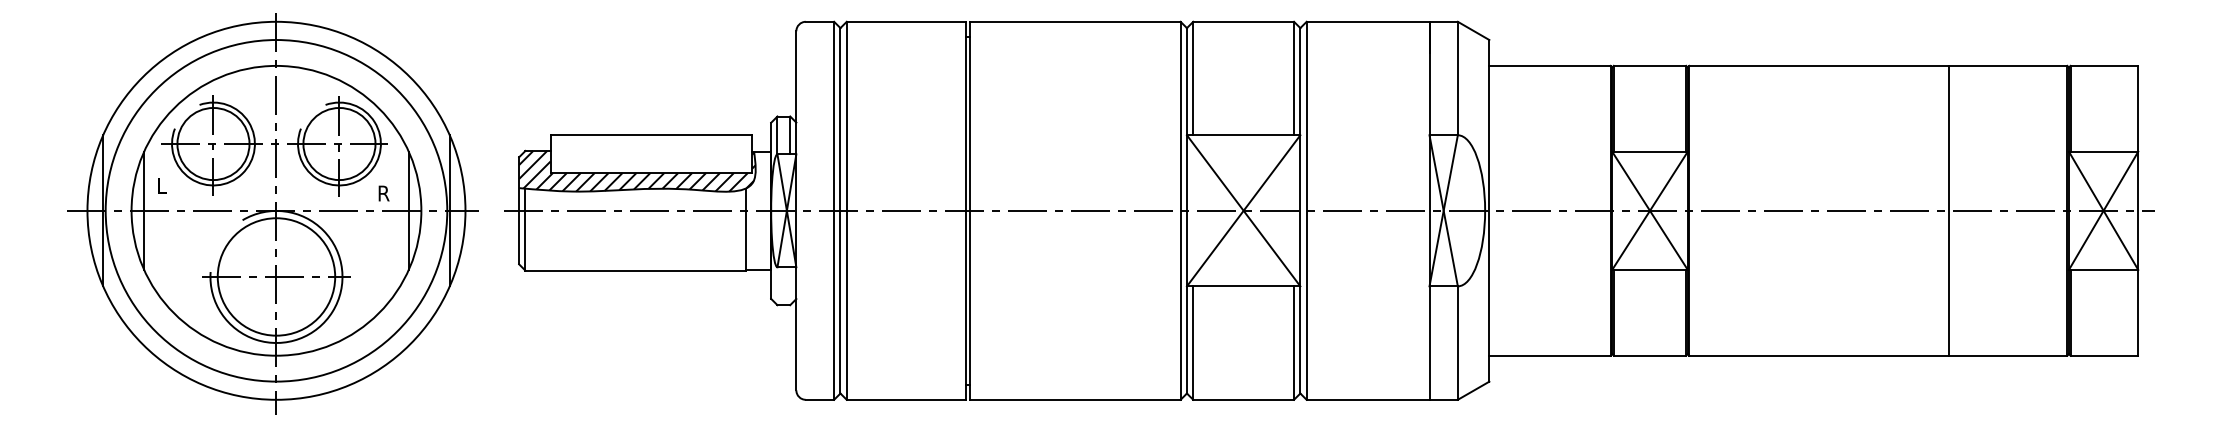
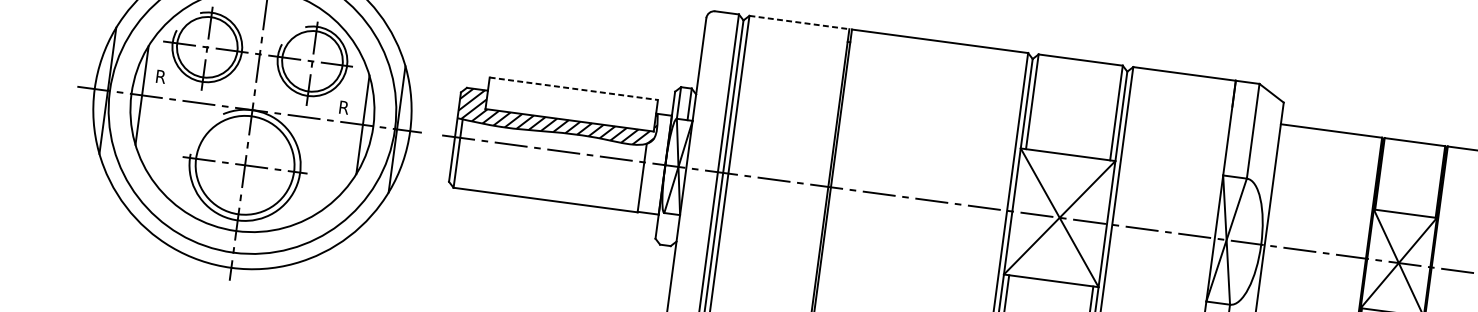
line: (906, 21) -> (799, 22), solid -> dashed
line: (651, 135) -> (573, 89), solid -> dashed
text: (163, 185) -> (160, 76), L -> R

